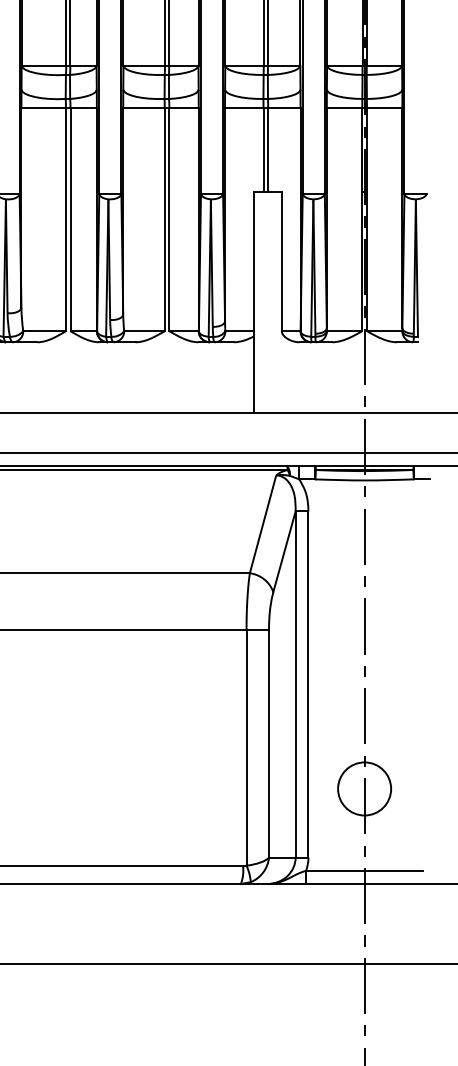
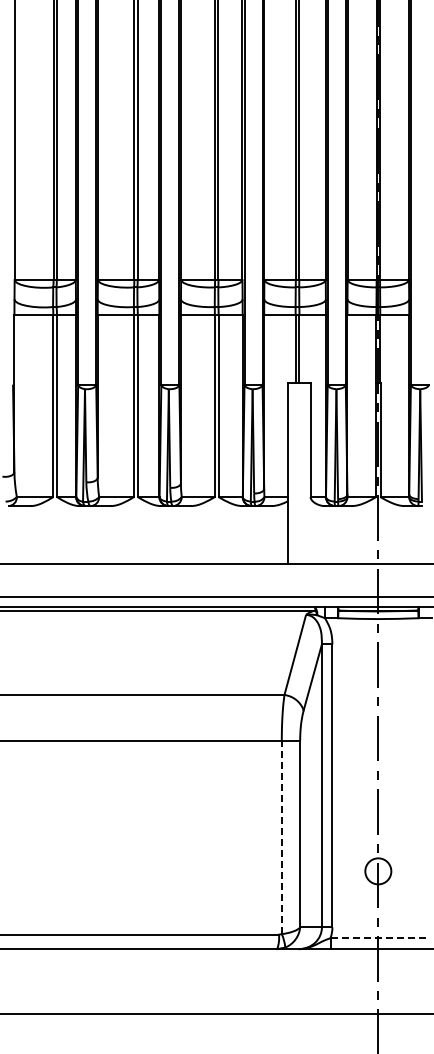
line: (246, 747) -> (281, 837), solid -> dashed
circle: (364, 789) -> (378, 871), size x0.6
line: (364, 871) -> (378, 938), solid -> dashed

